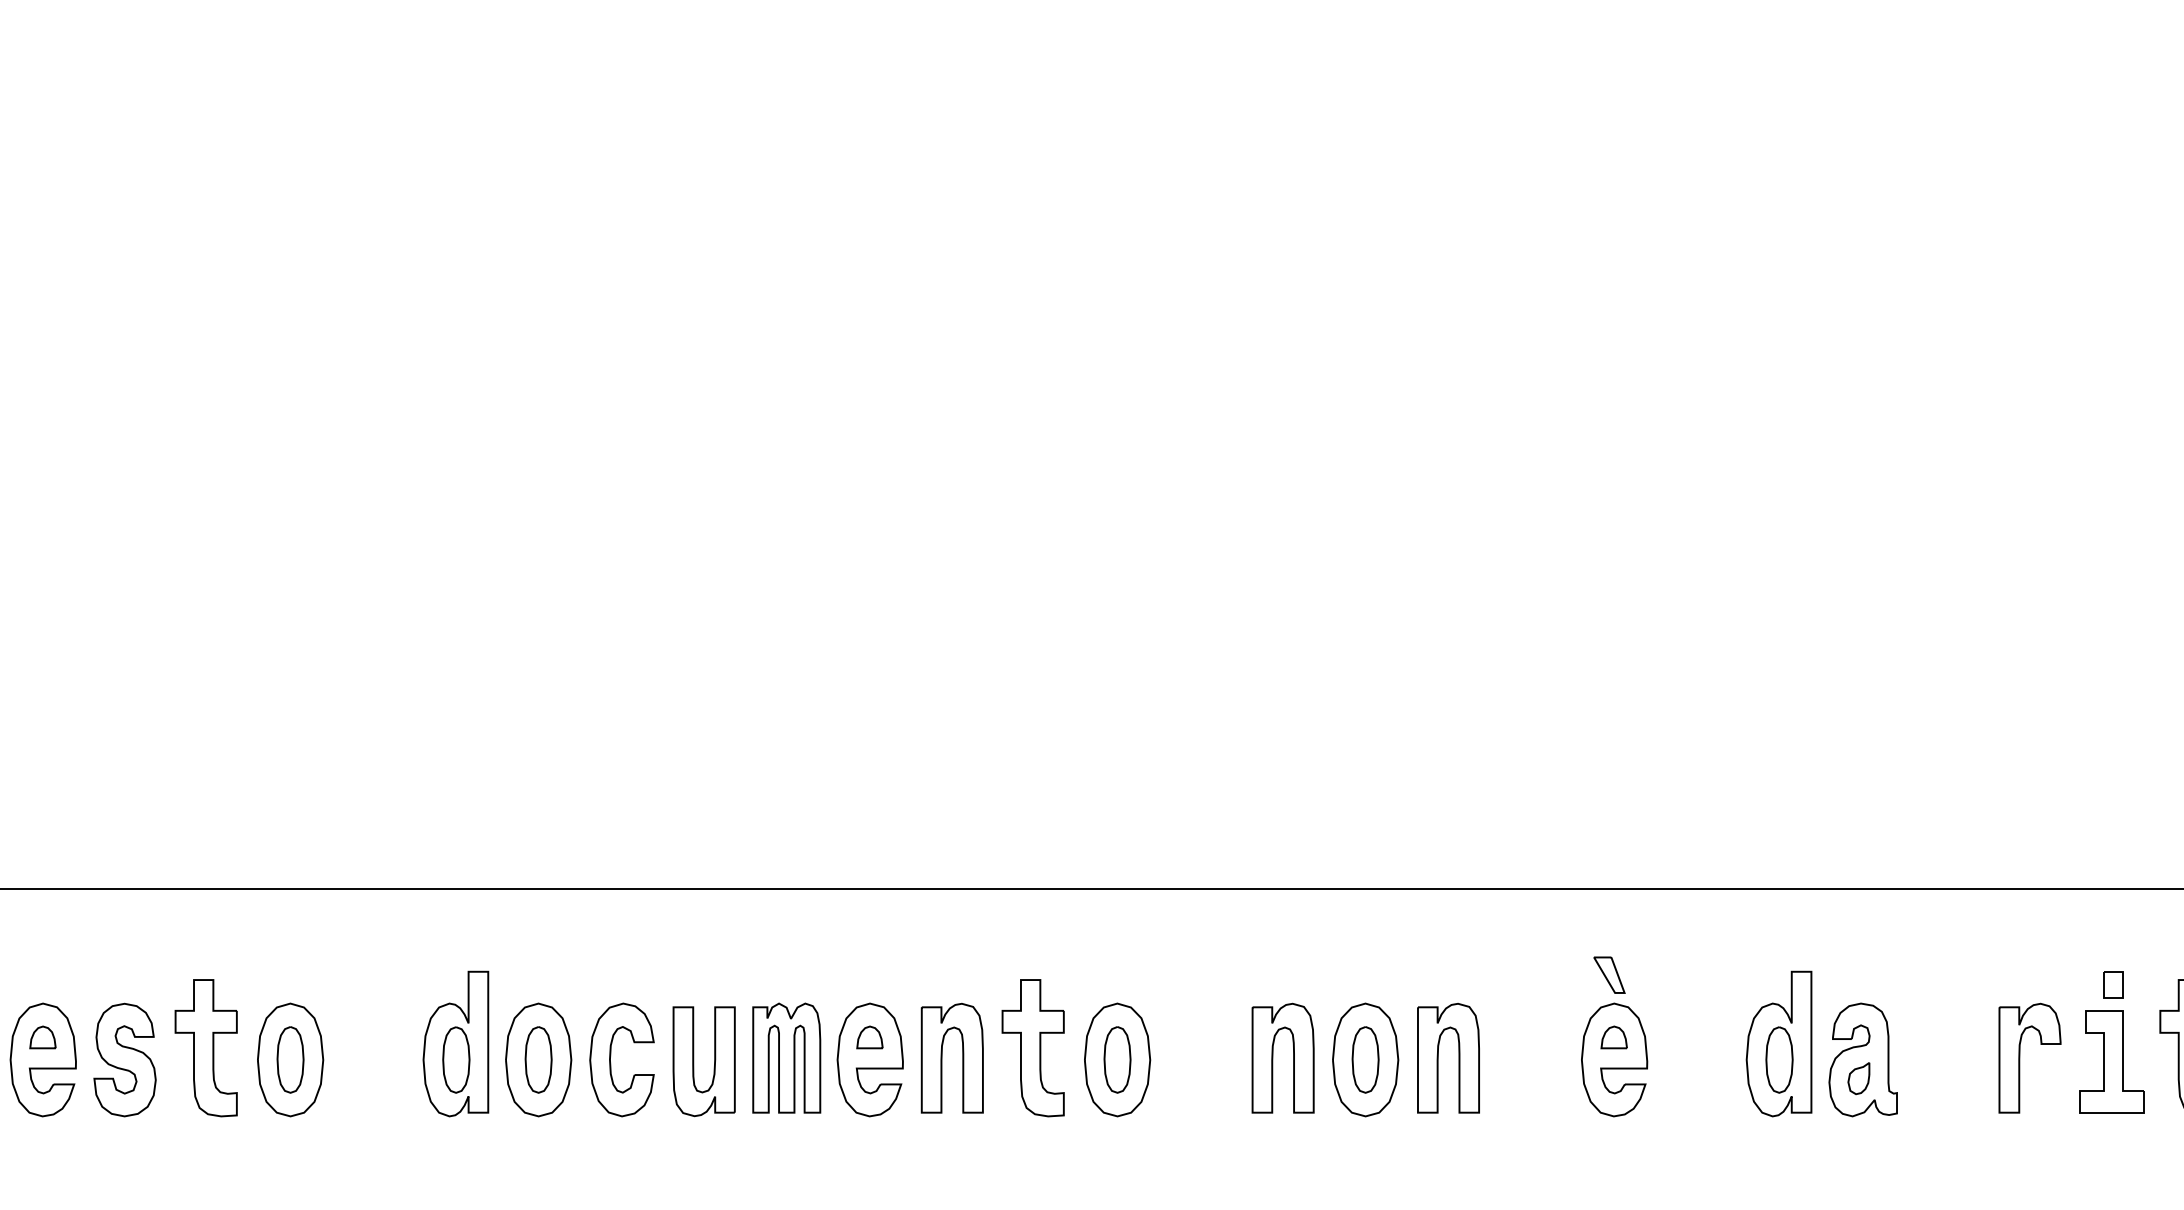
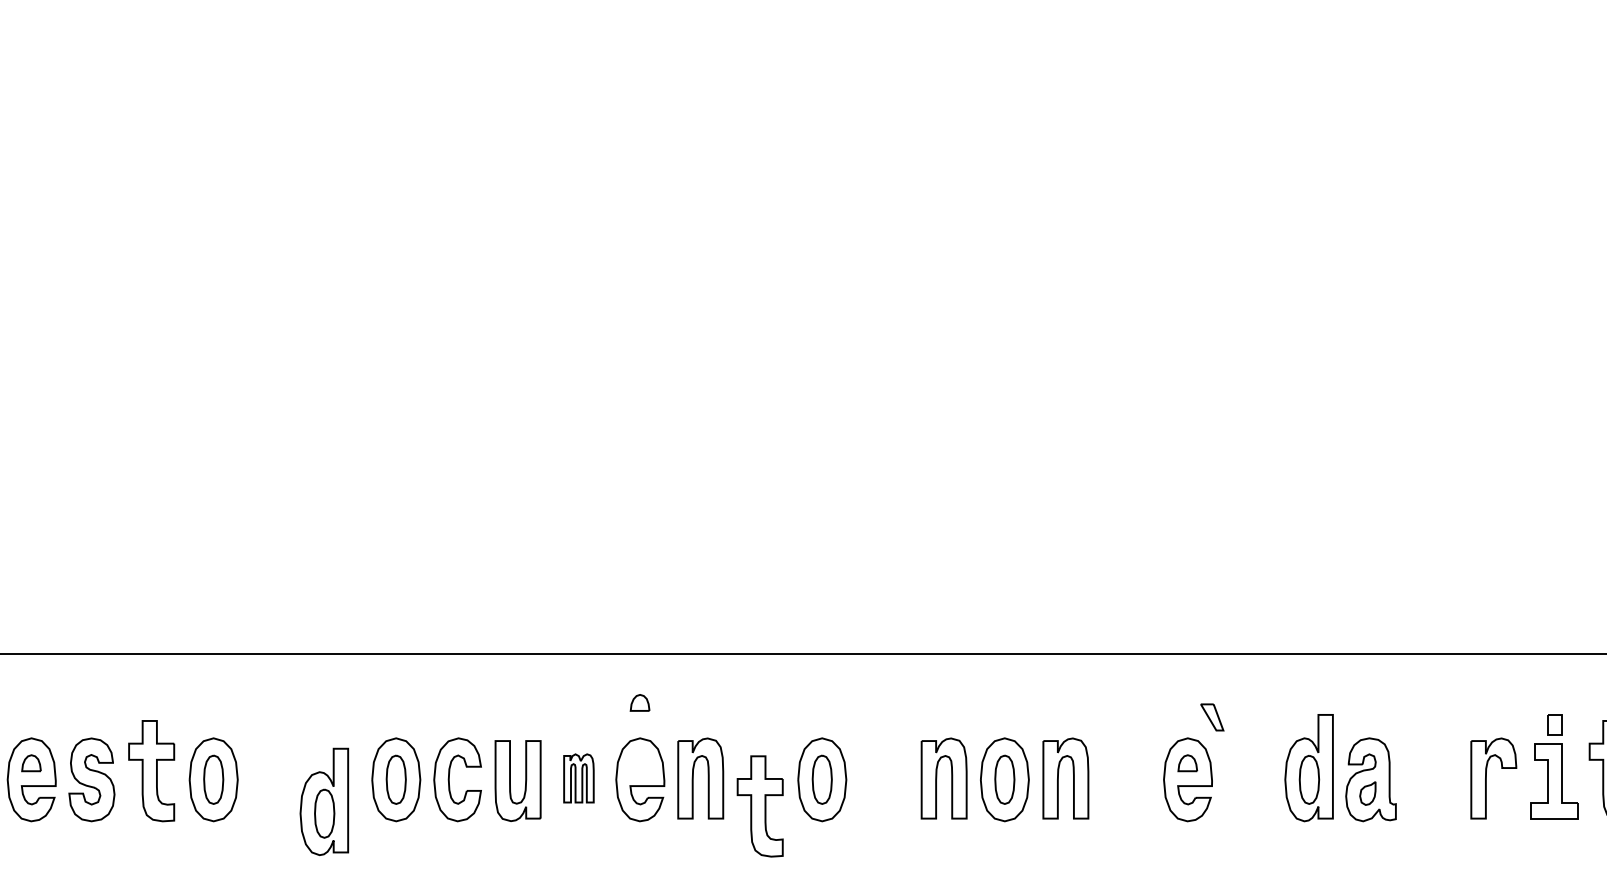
part: (1609, 974) -> (1212, 716), moved
part: (869, 1037) -> (639, 702), moved
part: (455, 1043) -> (324, 801), moved
part: (1032, 1048) -> (759, 806), moved
part: (786, 1057) -> (578, 777), size x0.6

